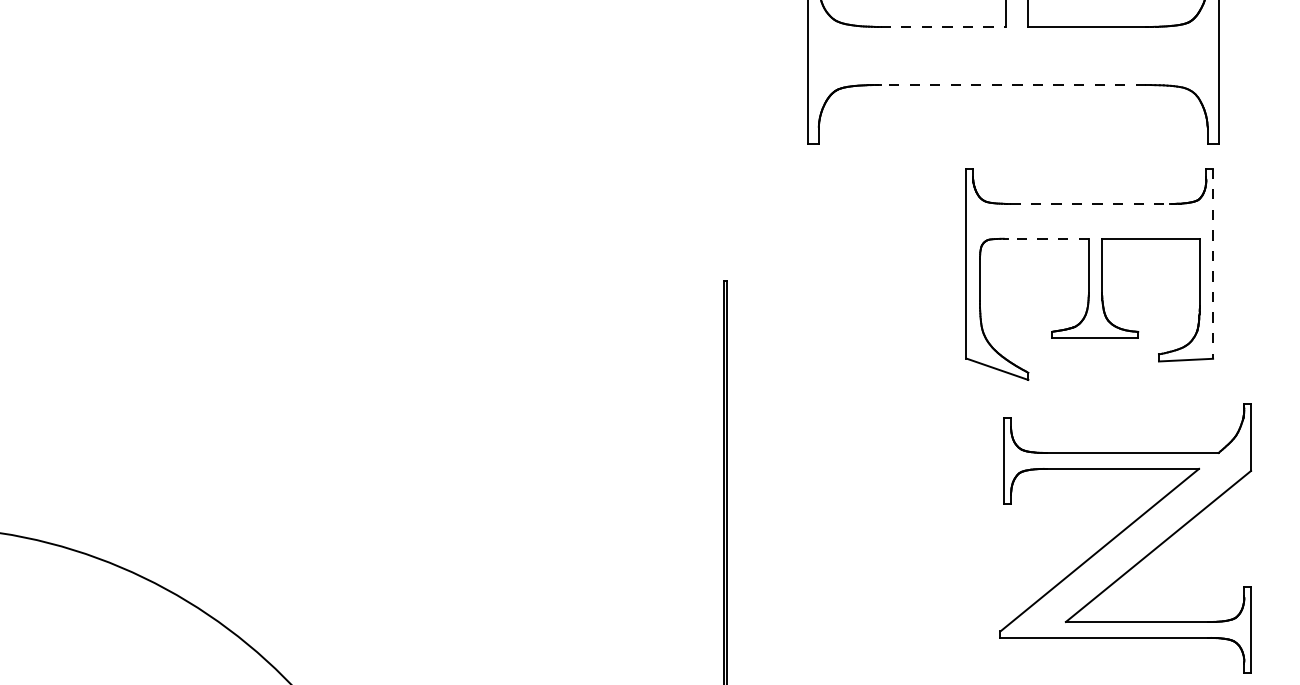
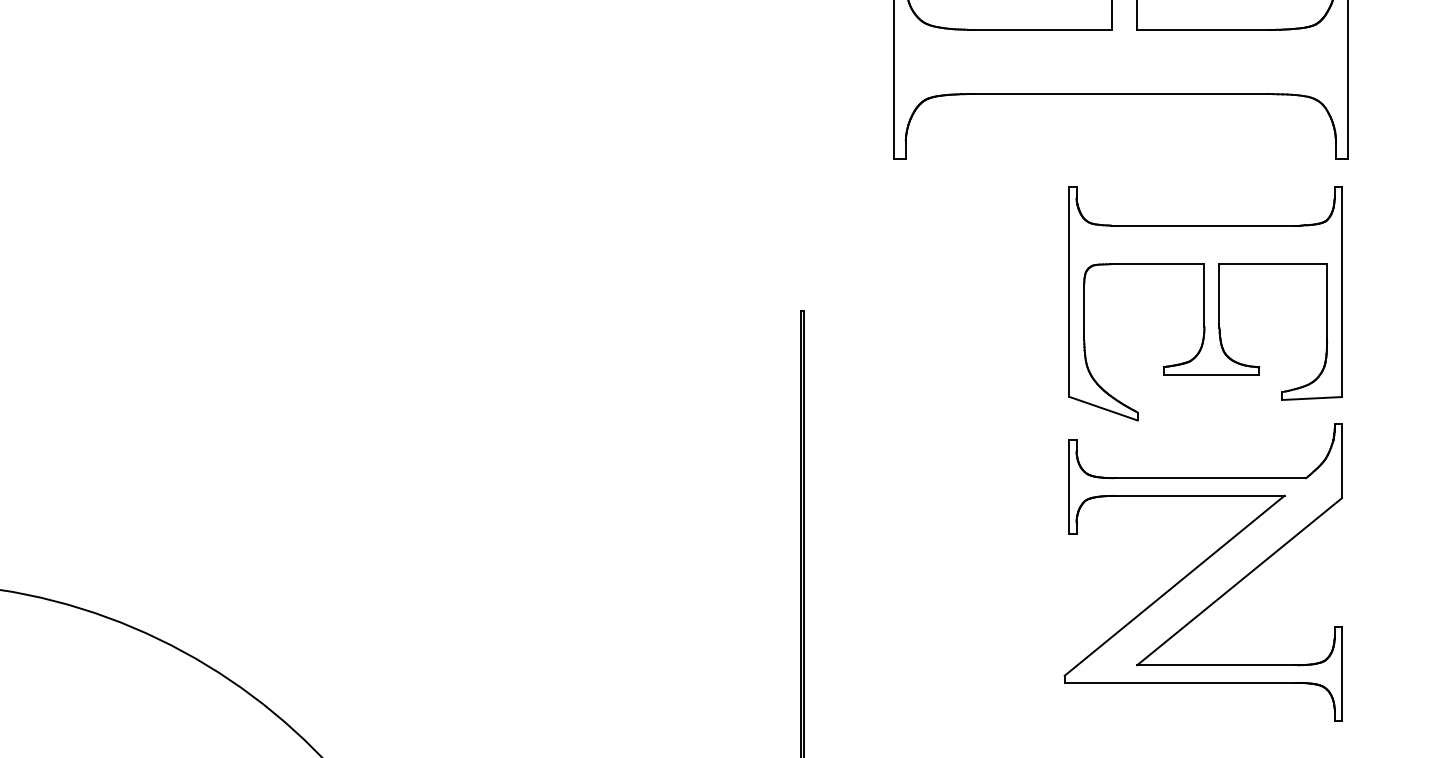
line: (943, 26) -> (1043, 29), dashed -> solid
line: (1012, 85) -> (1120, 94), dashed -> solid
line: (1090, 203) -> (1206, 225), dashed -> solid
line: (1048, 239) -> (1159, 264), dashed -> solid
line: (1213, 264) -> (1342, 292), dashed -> solid
part: (1125, 538) -> (1203, 572), moved

